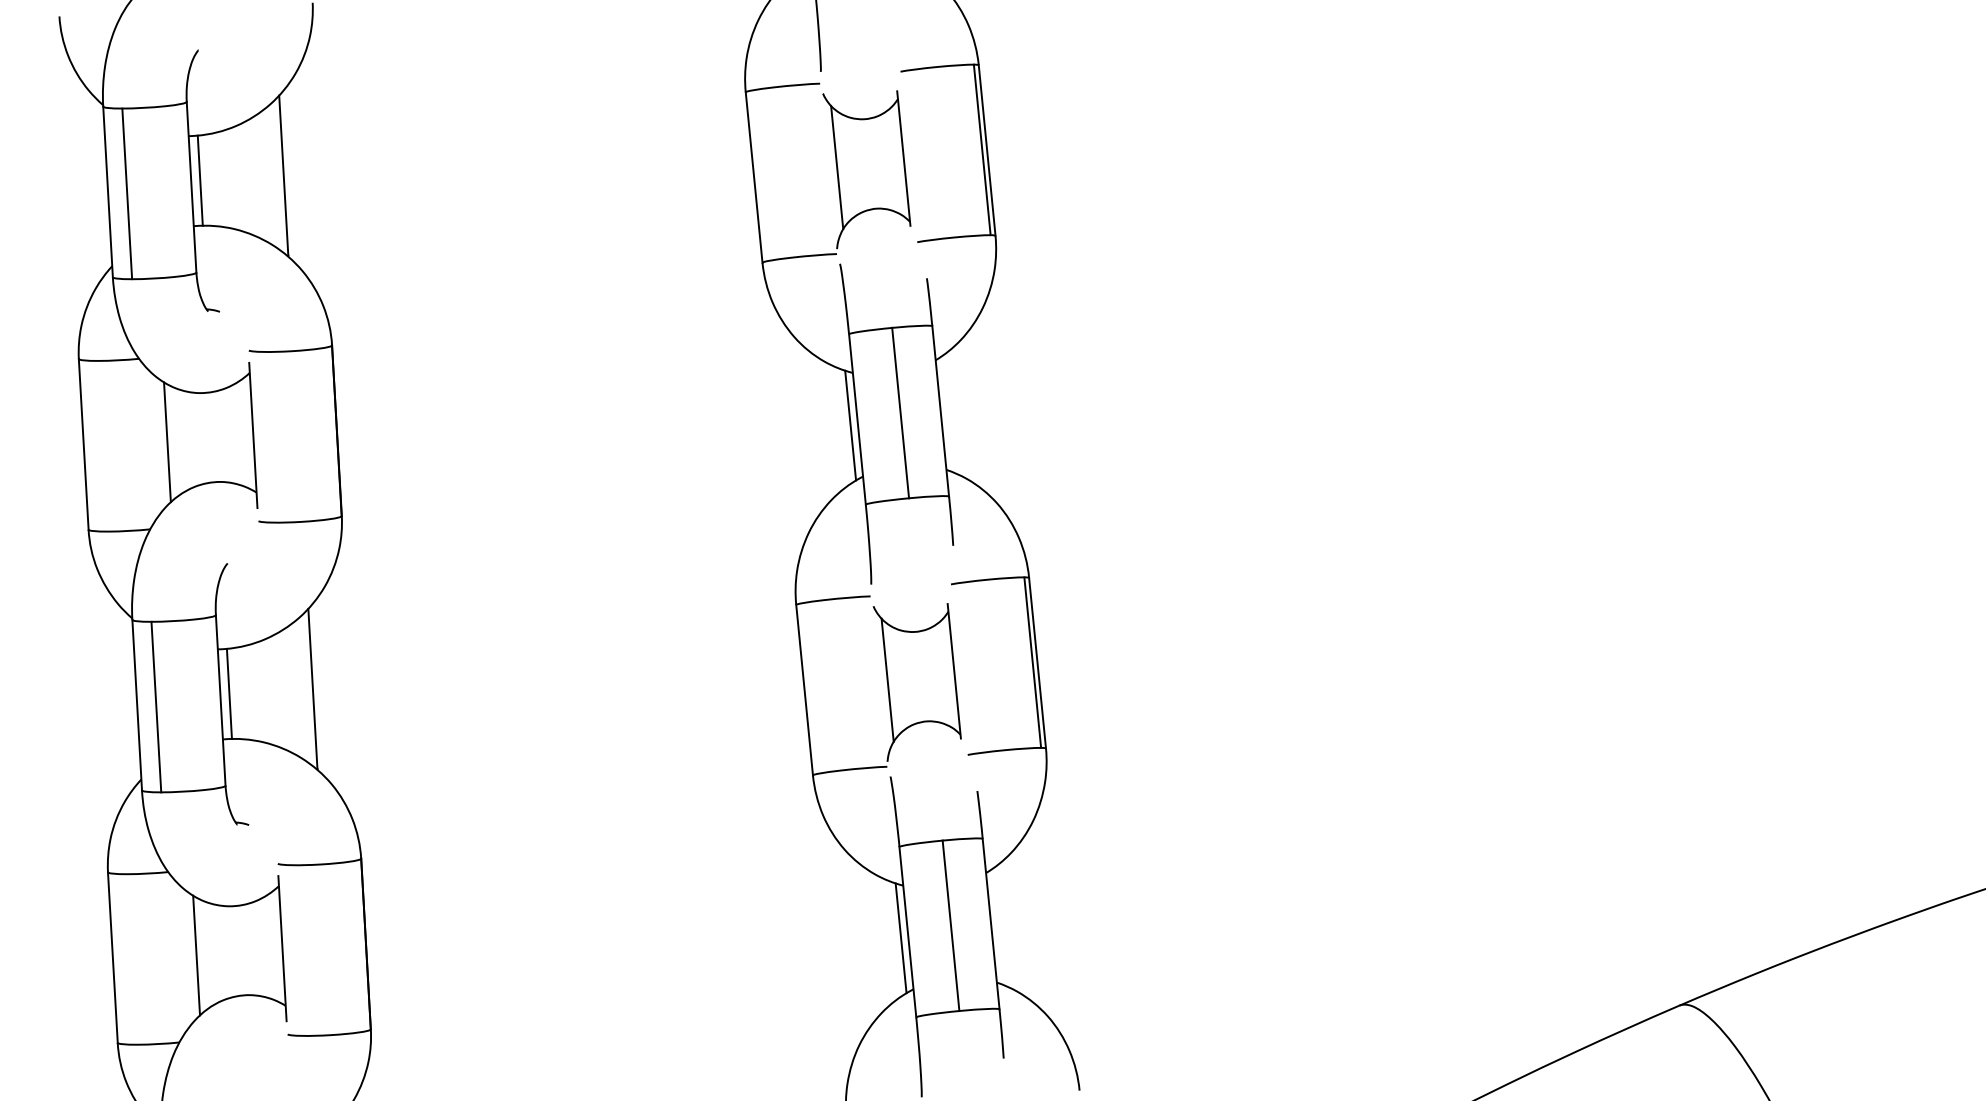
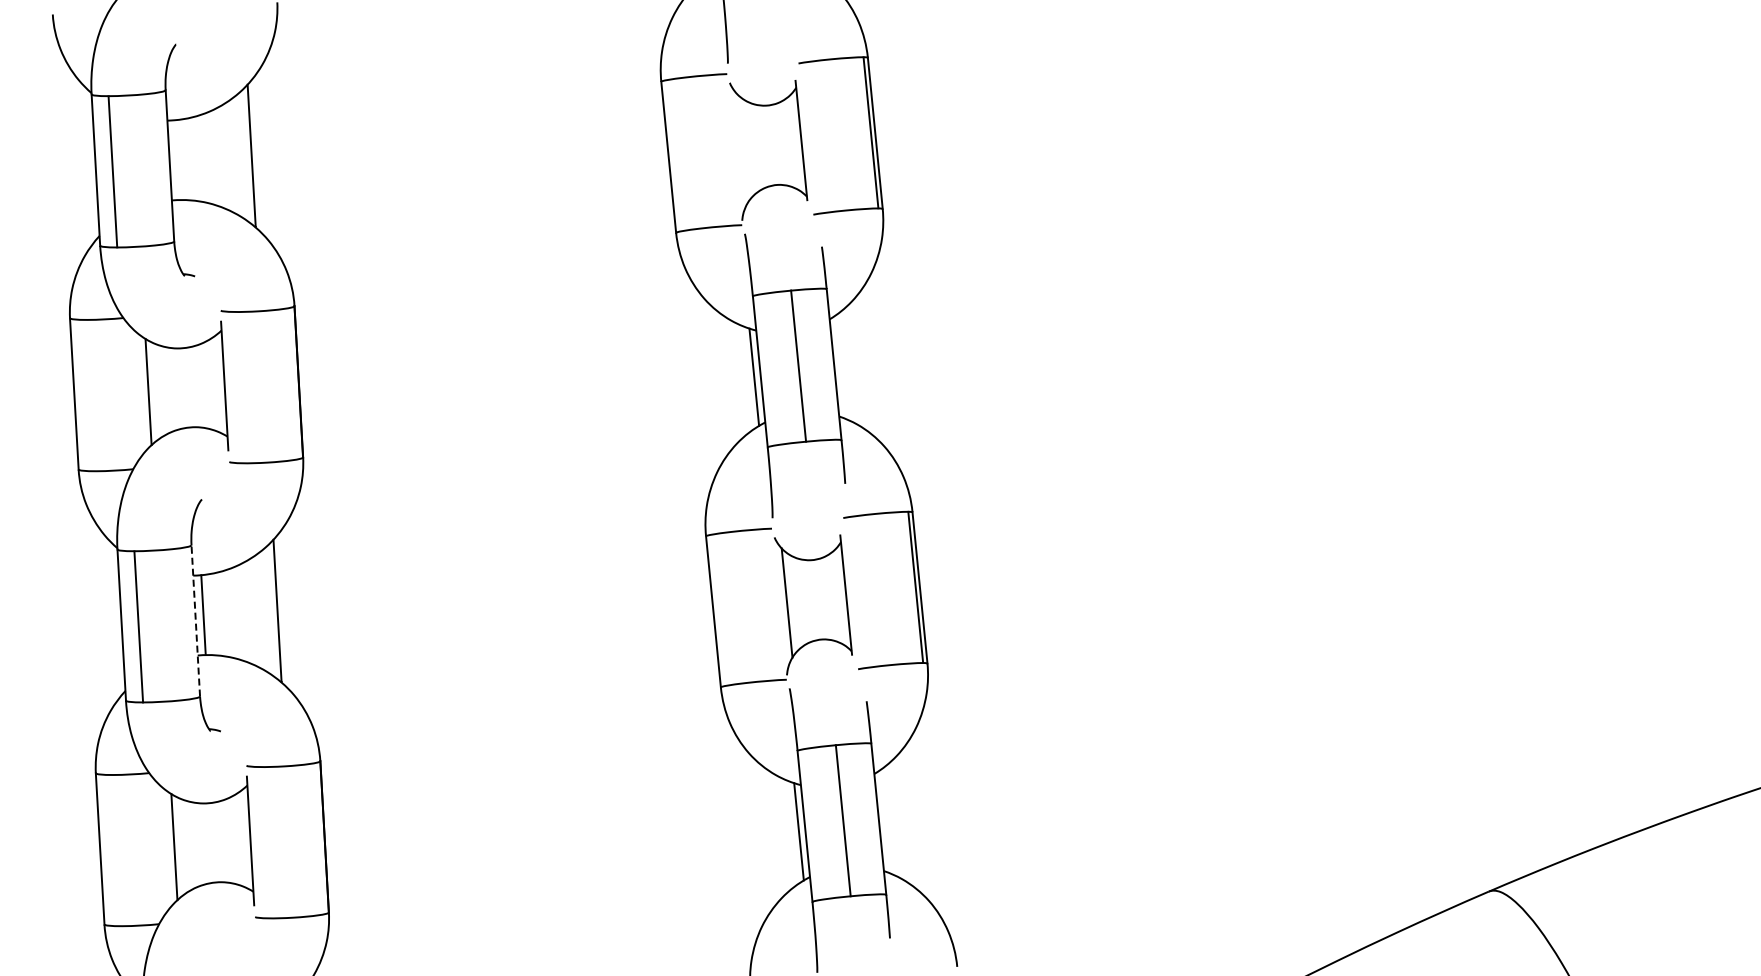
line: (836, 167) -> (741, 148), removed
line: (200, 181) -> (177, 160), removed
line: (220, 699) -> (195, 620), solid -> dashed

